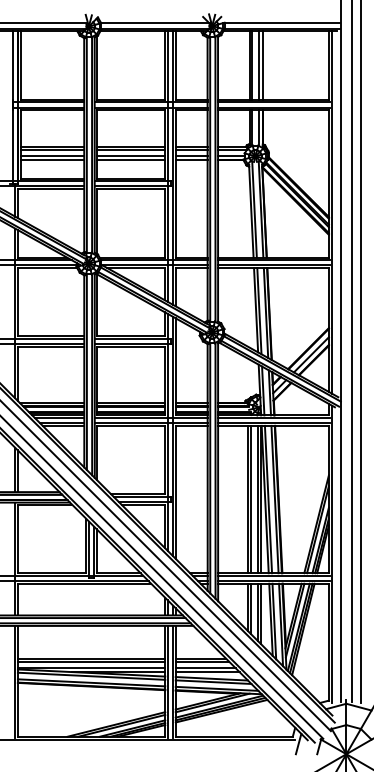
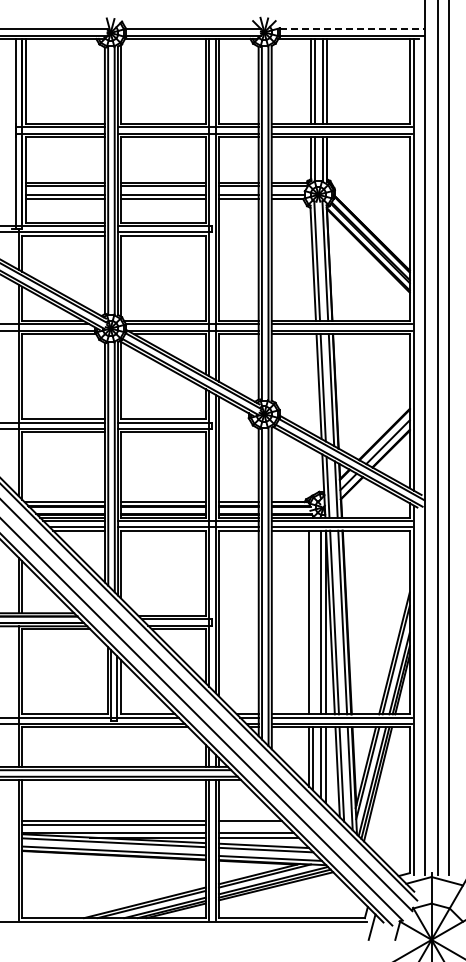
line: (282, 23) -> (352, 29), solid -> dashed
line: (250, 499) -> (312, 622), removed
line: (201, 661) -> (251, 824), removed

